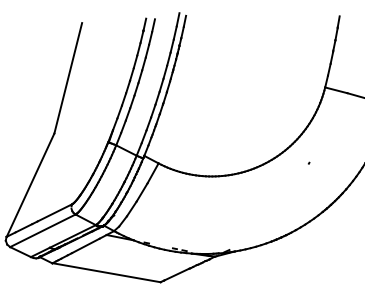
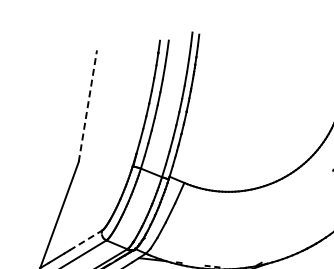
line: (68, 78) -> (88, 106), solid -> dashed
line: (55, 212) -> (86, 240), solid -> dashed

